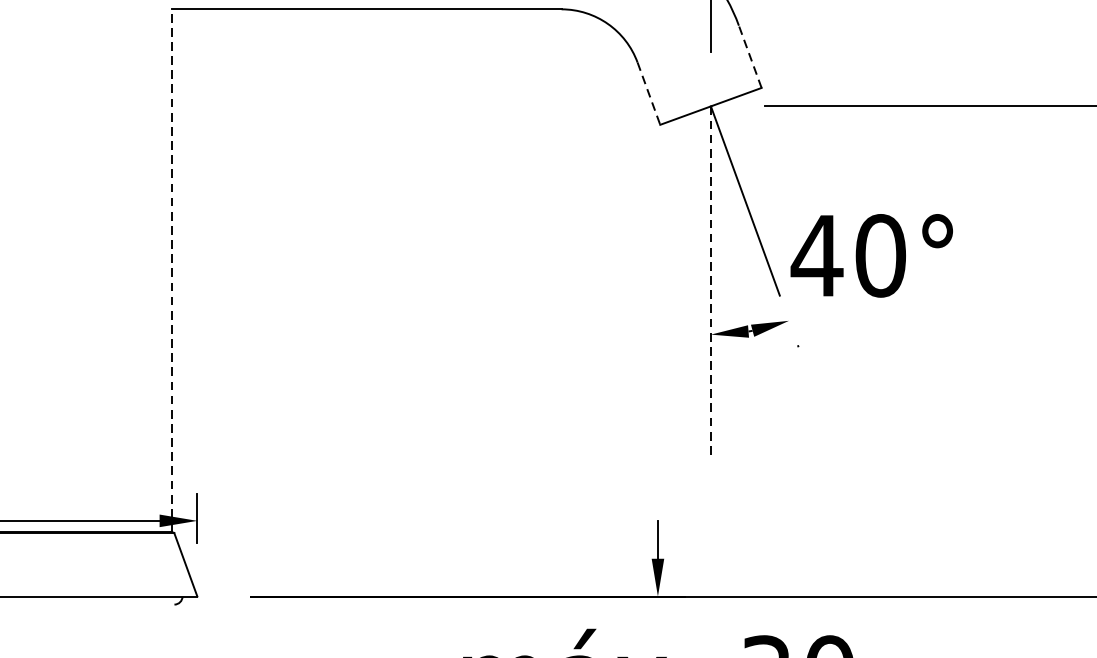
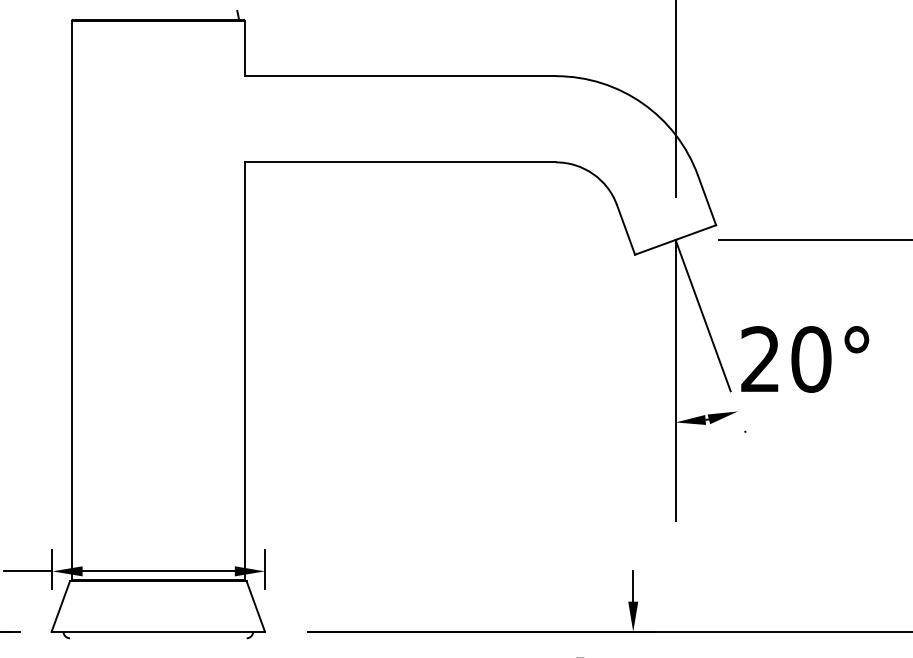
line: (749, 55) -> (706, 199), dashed -> solid
line: (649, 94) -> (626, 230), dashed -> solid
text: (817, 254) -> (760, 358), 40° -> 20°
line: (171, 270) -> (244, 371), dashed -> solid
line: (710, 282) -> (675, 380), dashed -> solid

